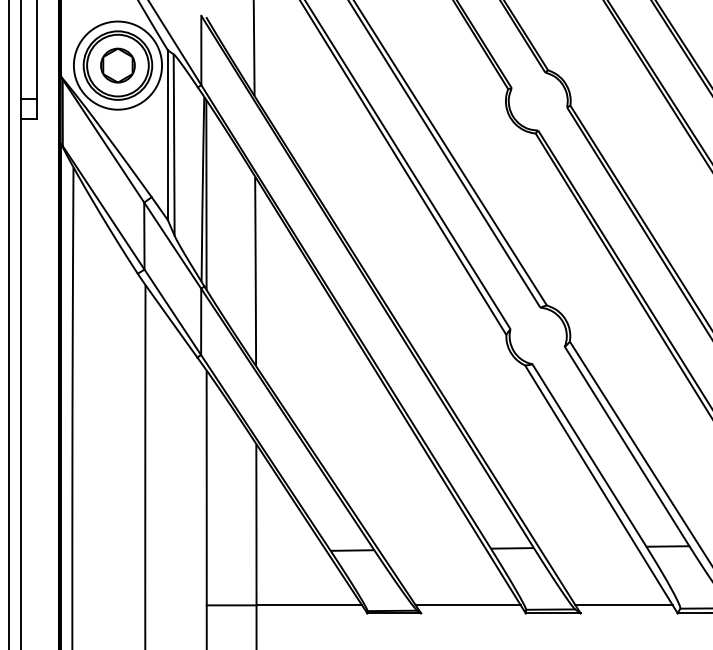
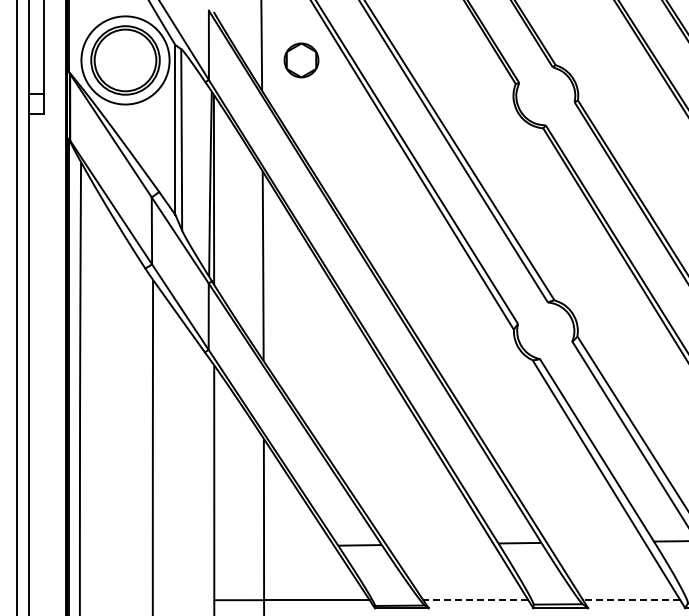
part: (117, 65) -> (301, 60), moved
line: (468, 605) -> (476, 600), solid -> dashed
line: (624, 605) -> (632, 600), solid -> dashed

